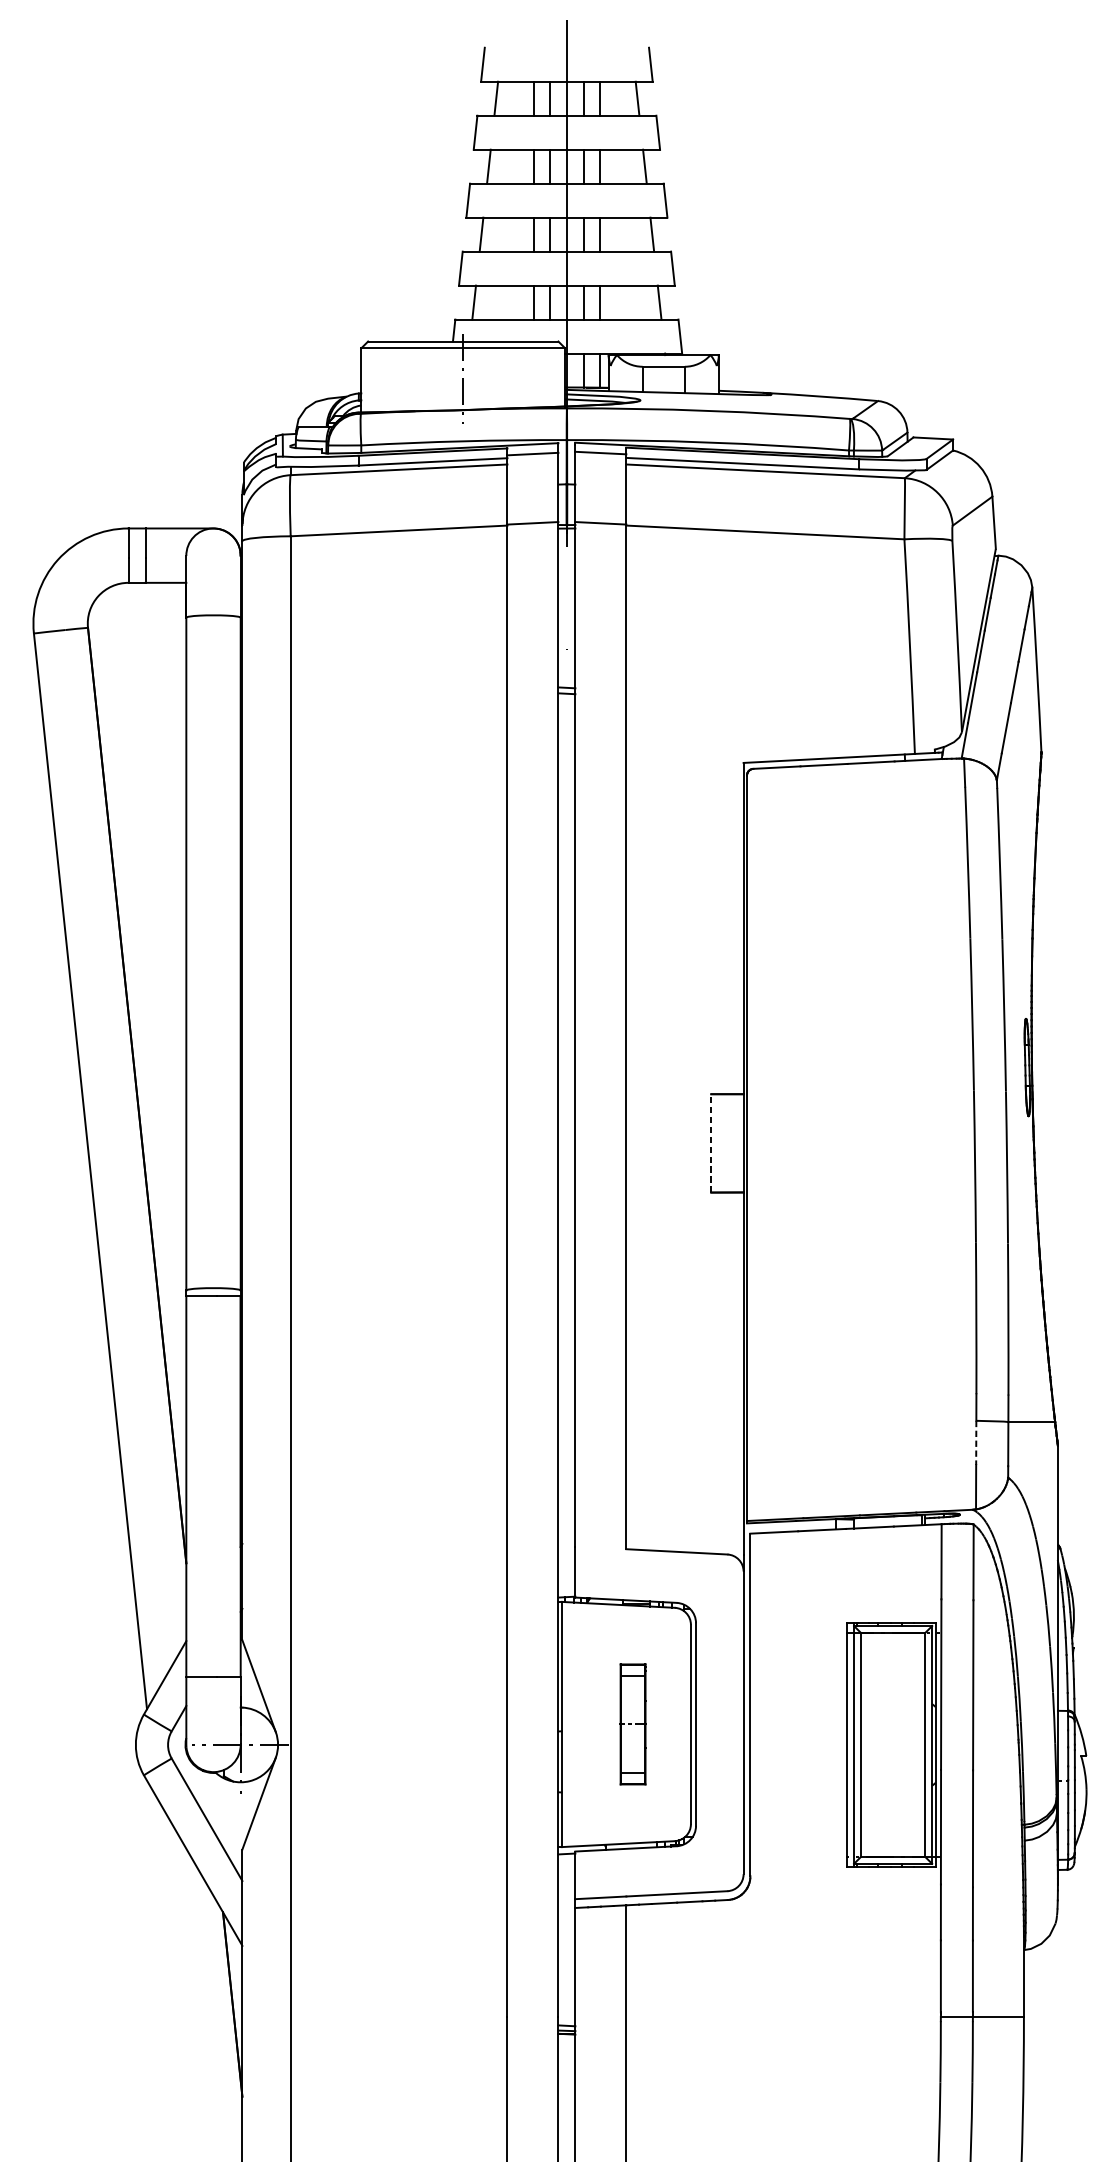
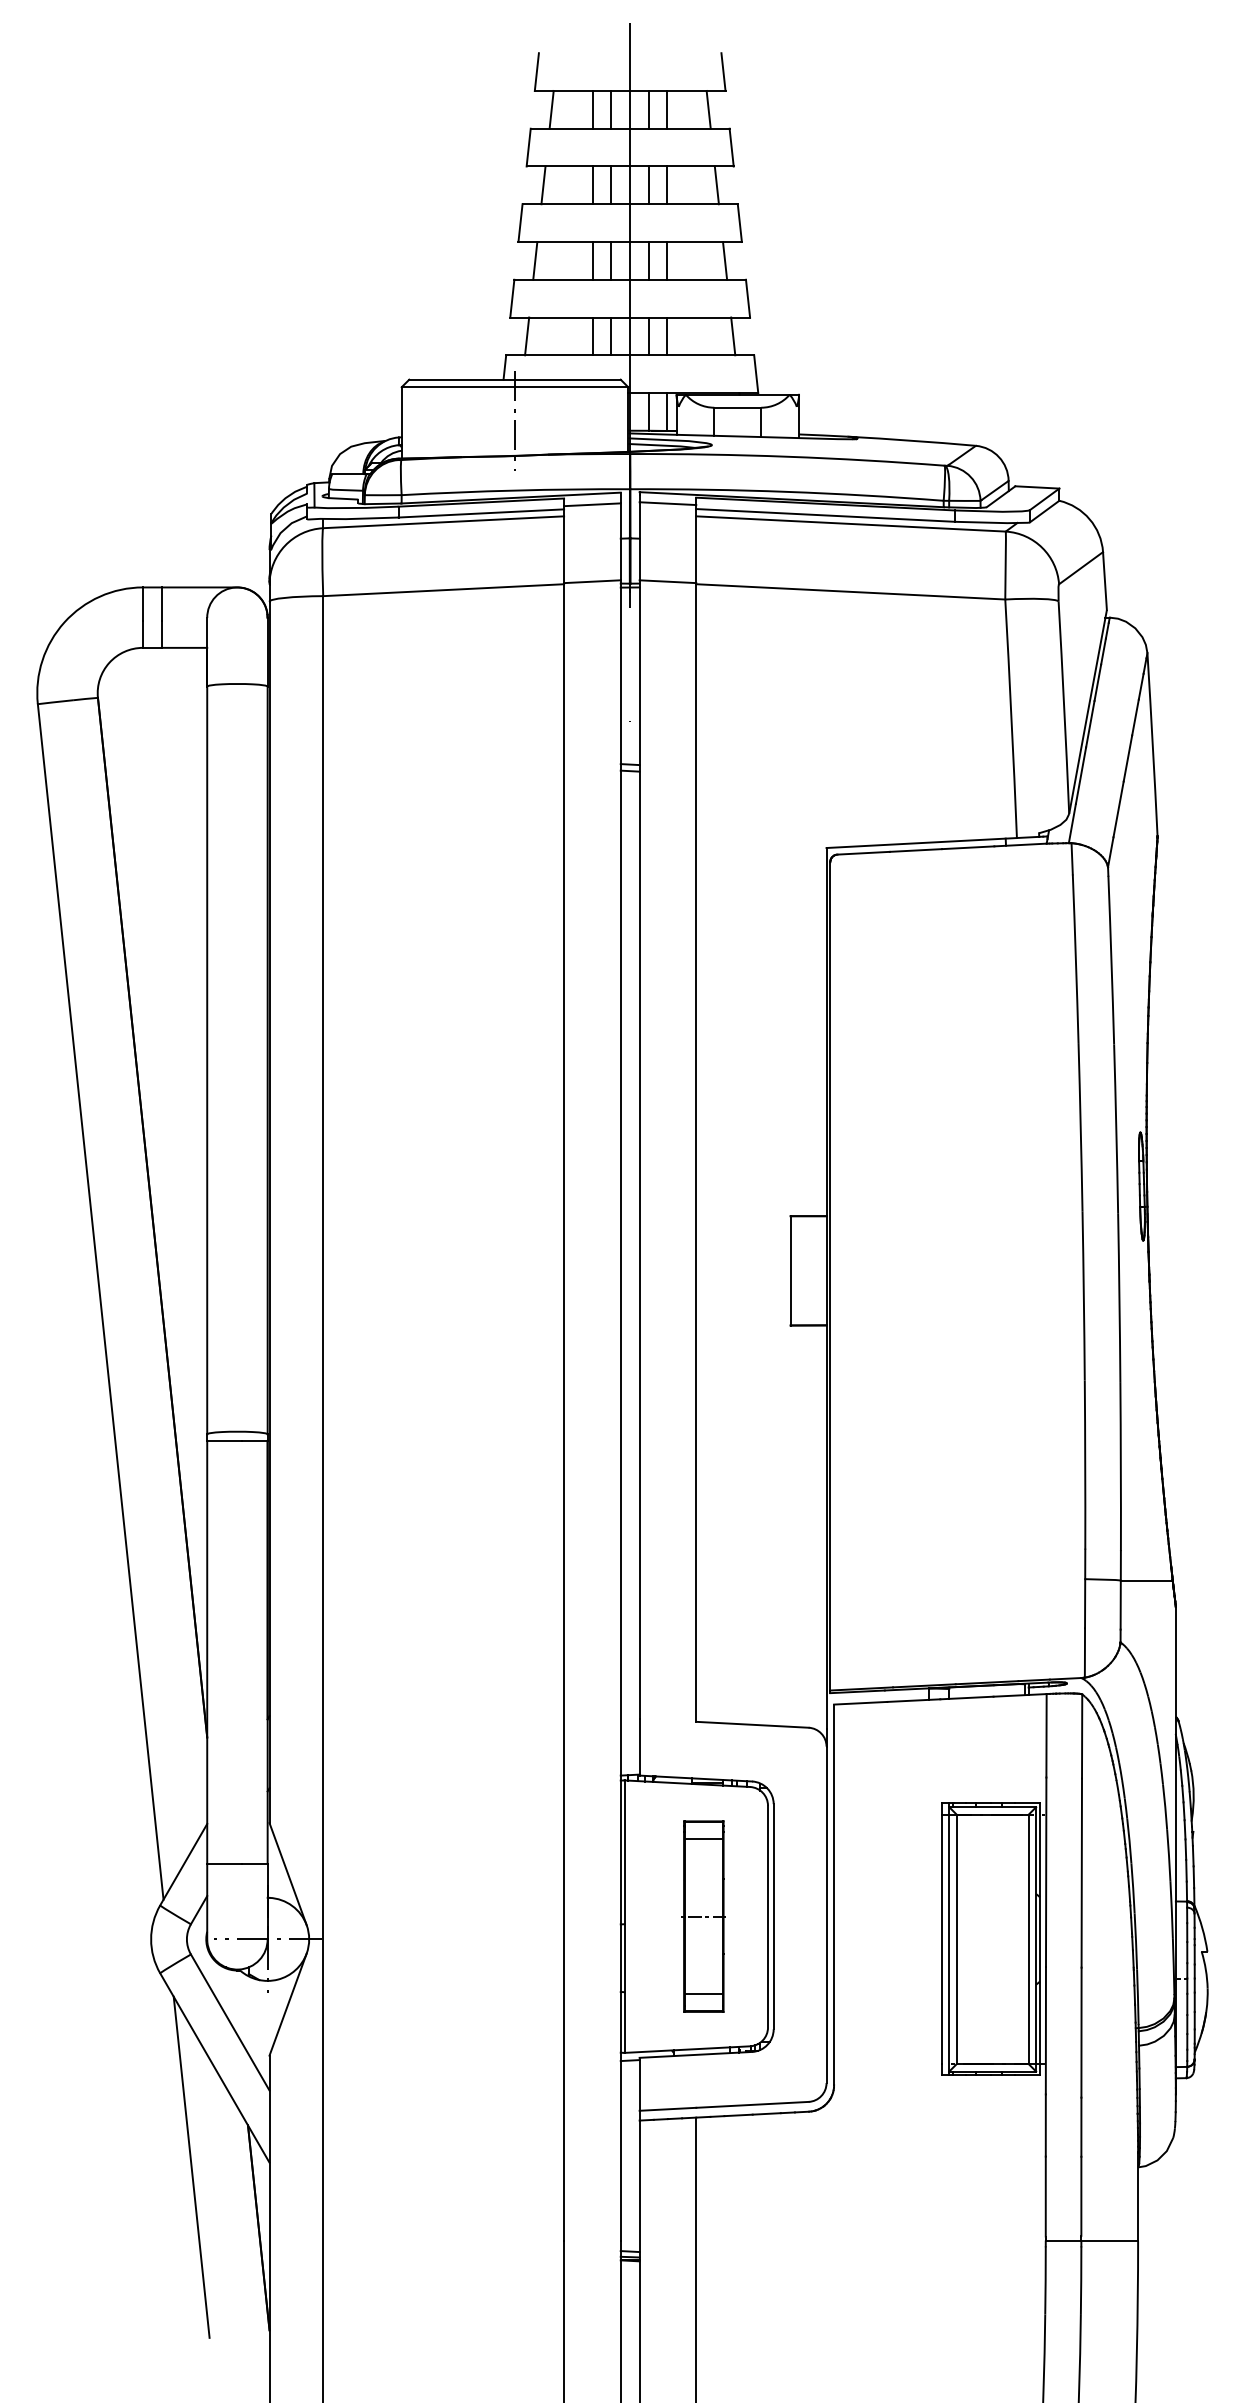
line: (711, 1143) -> (790, 1270), dashed -> solid
line: (976, 1442) -> (1085, 1603), dashed -> solid
part: (632, 1724) -> (703, 1916), size x1.43
line: (172, 1949) -> (191, 2166), added

